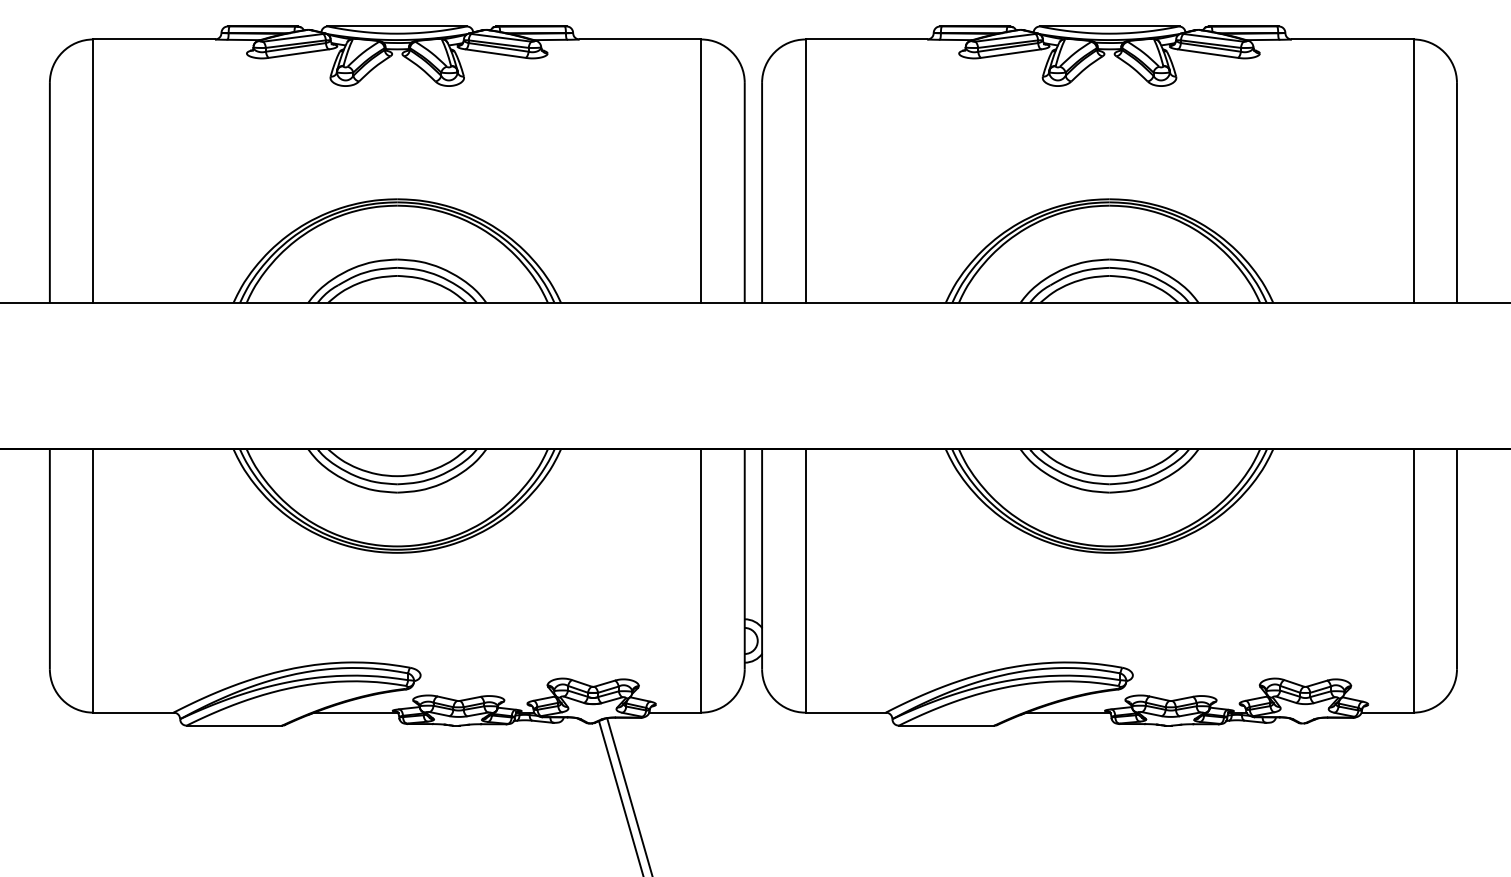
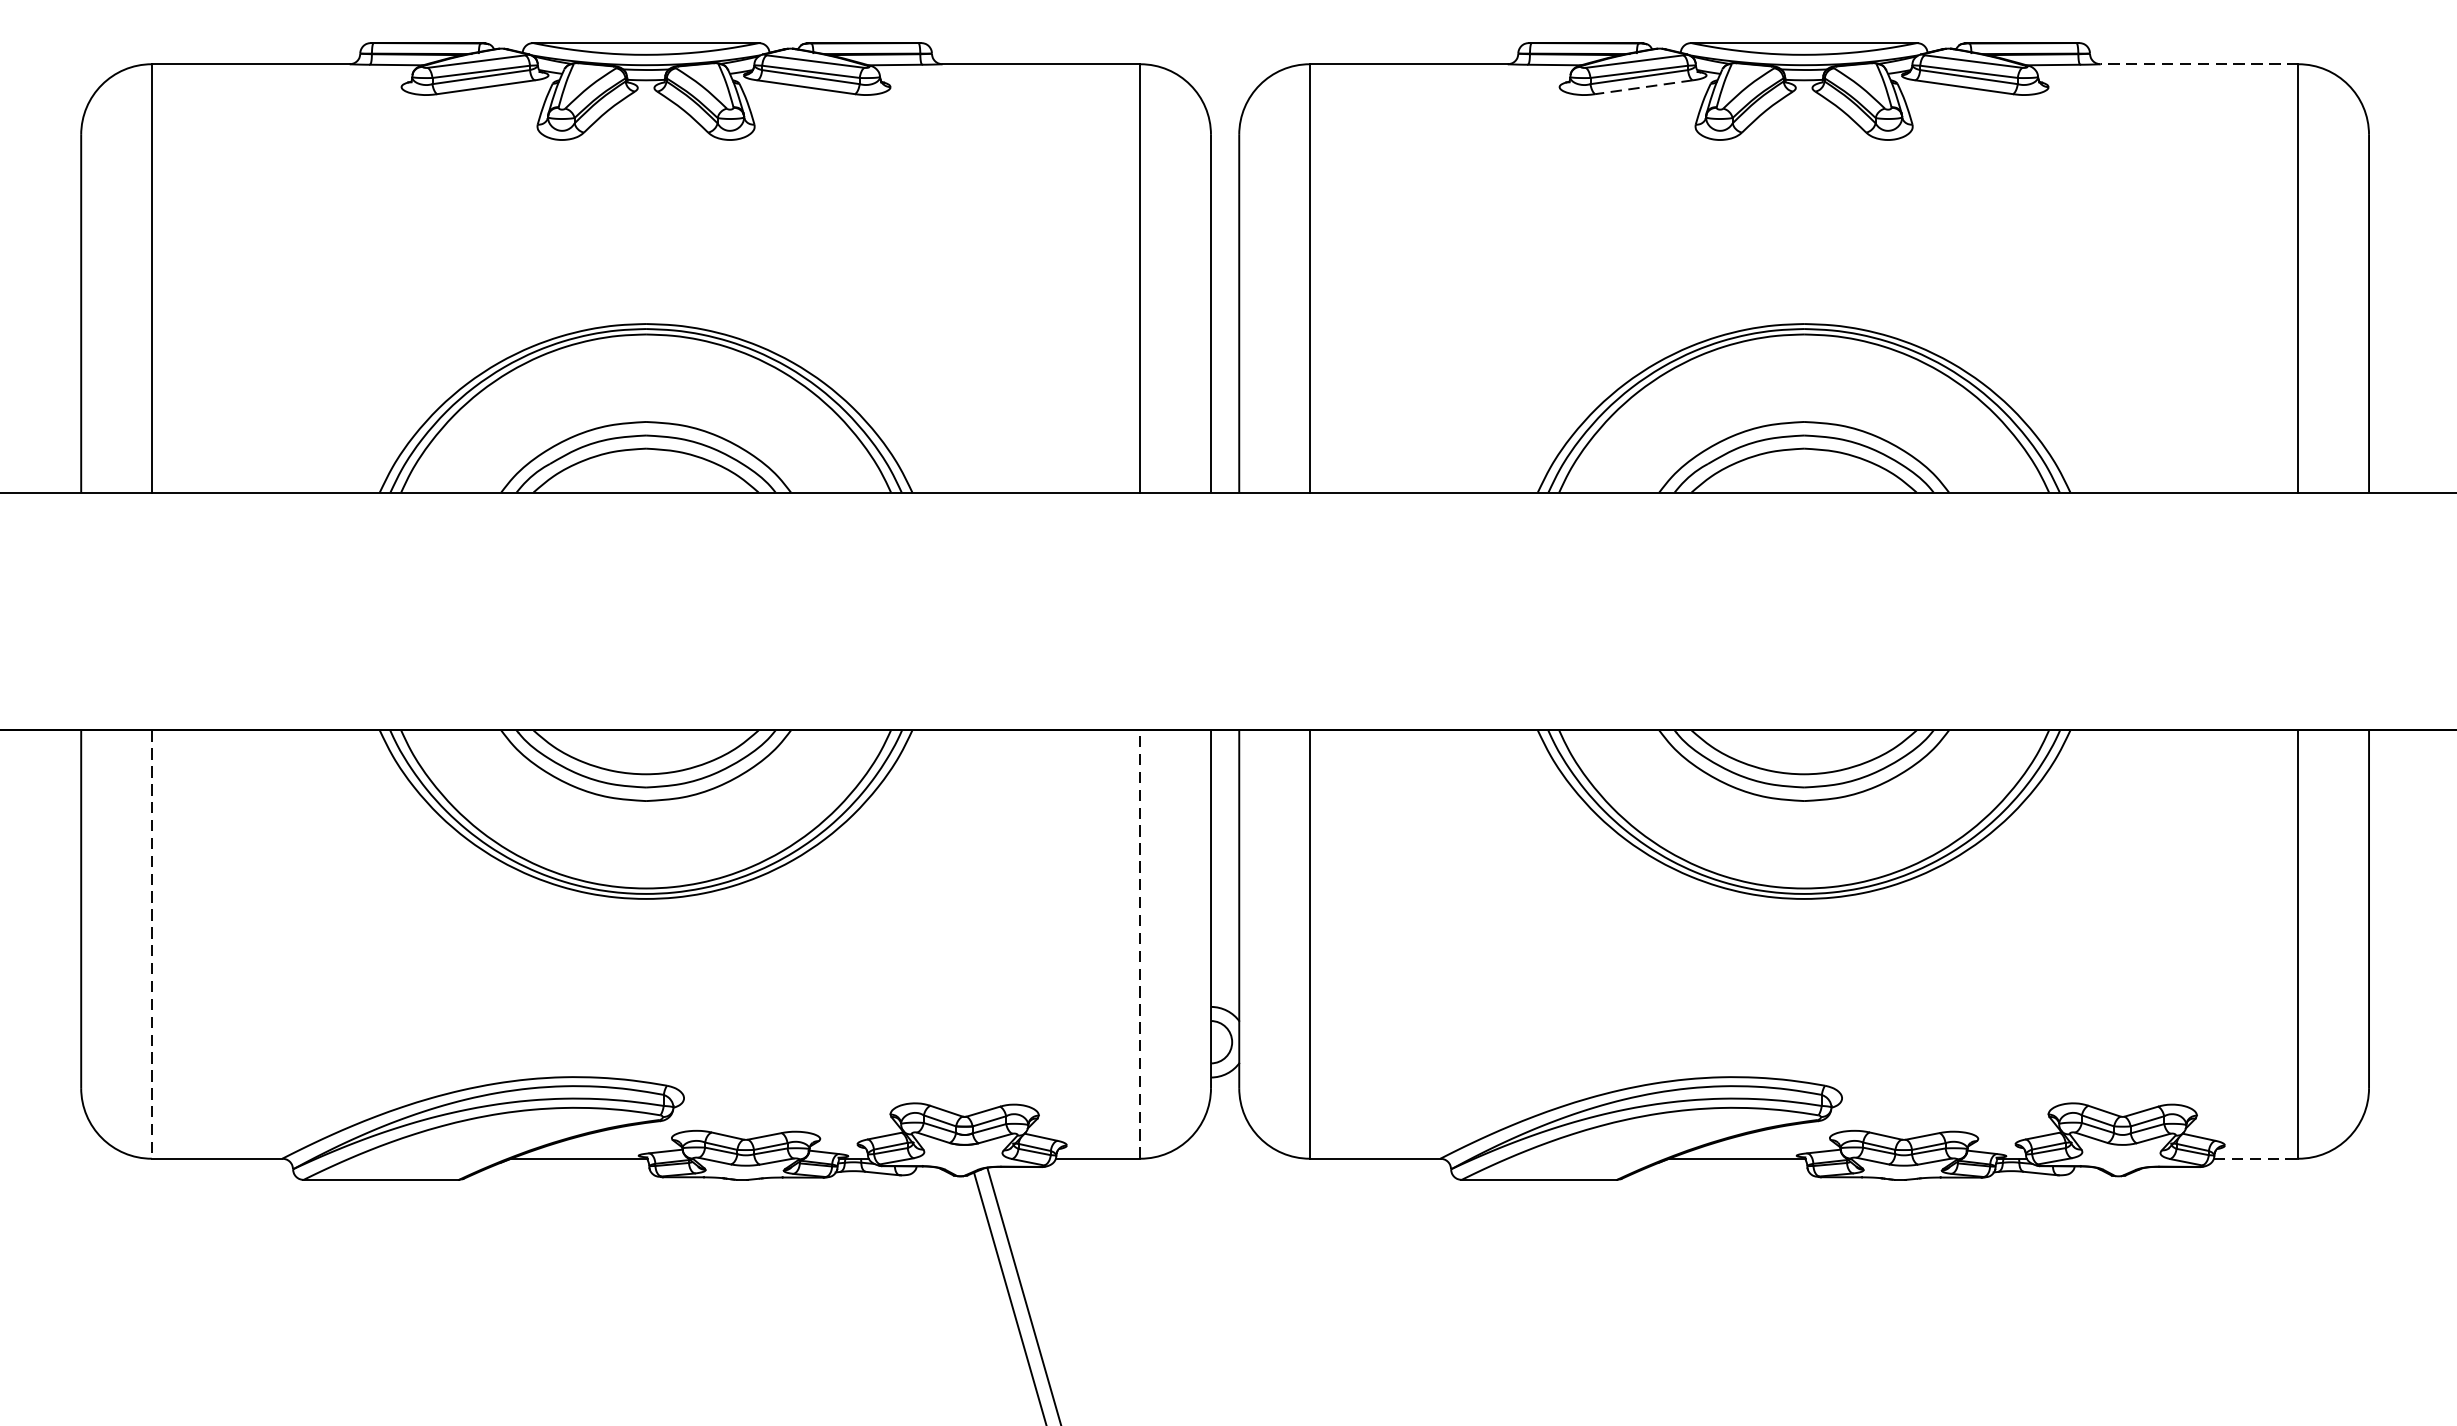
line: (1352, 39) -> (2199, 64), solid -> dashed
line: (1010, 53) -> (1643, 87), solid -> dashed
line: (93, 580) -> (152, 943), solid -> dashed
line: (701, 580) -> (1140, 943), solid -> dashed
line: (1388, 712) -> (2257, 1158), solid -> dashed

